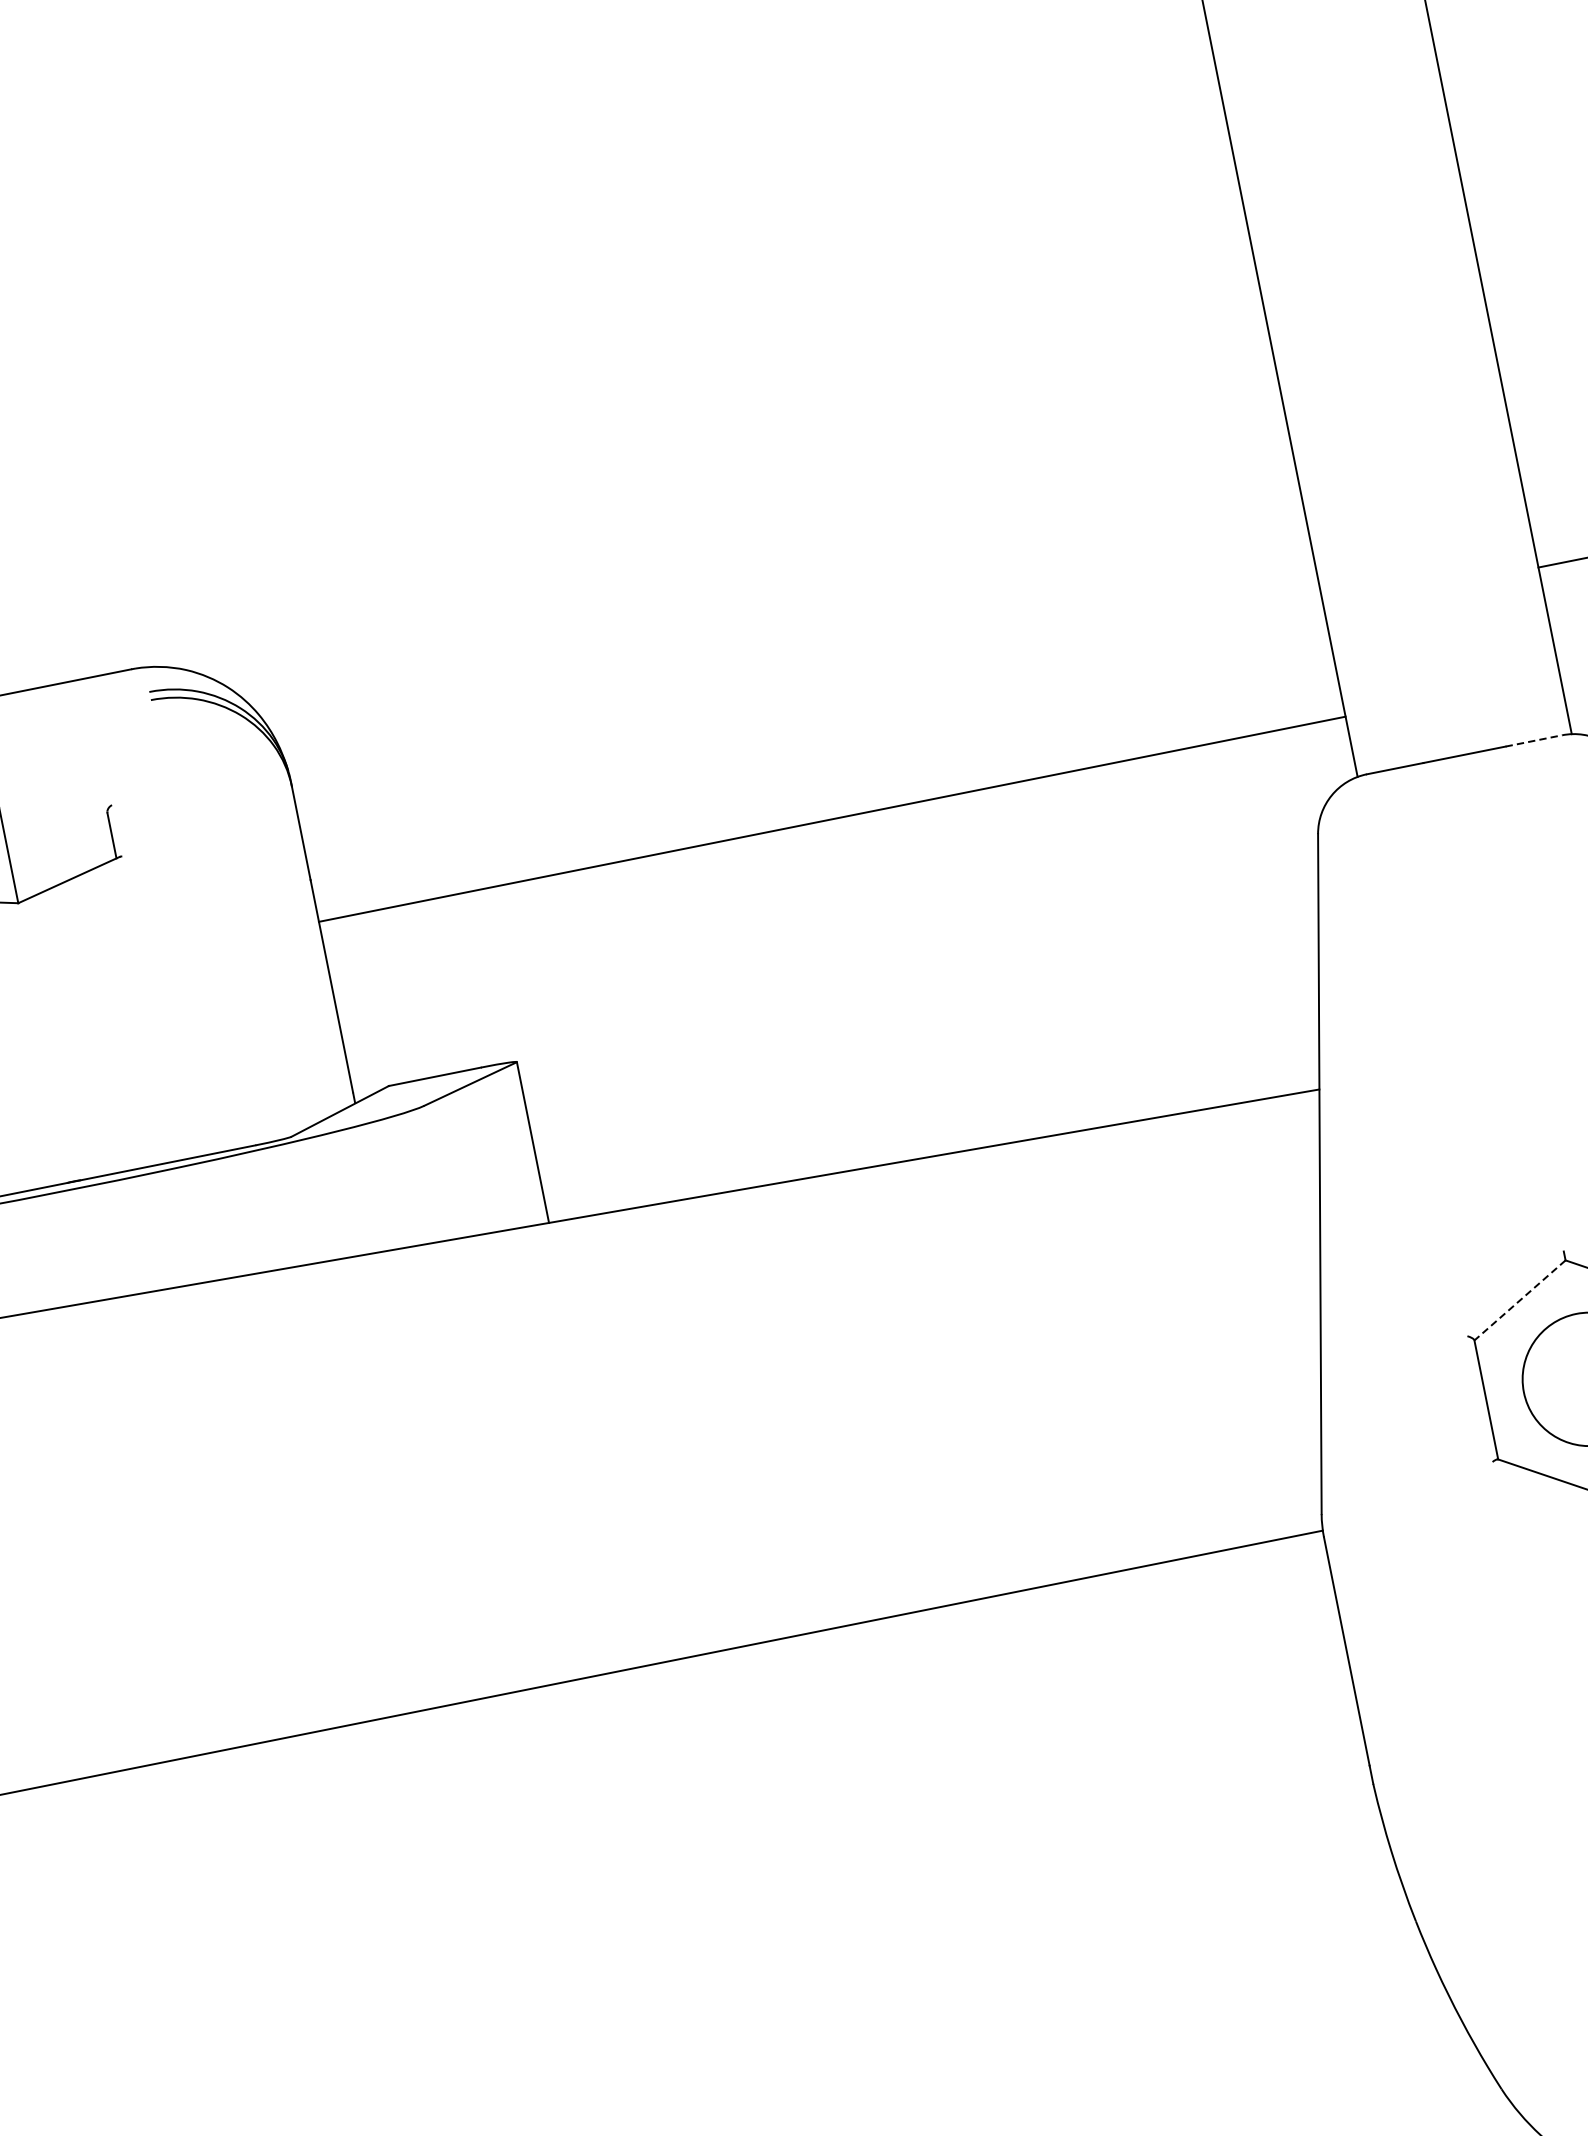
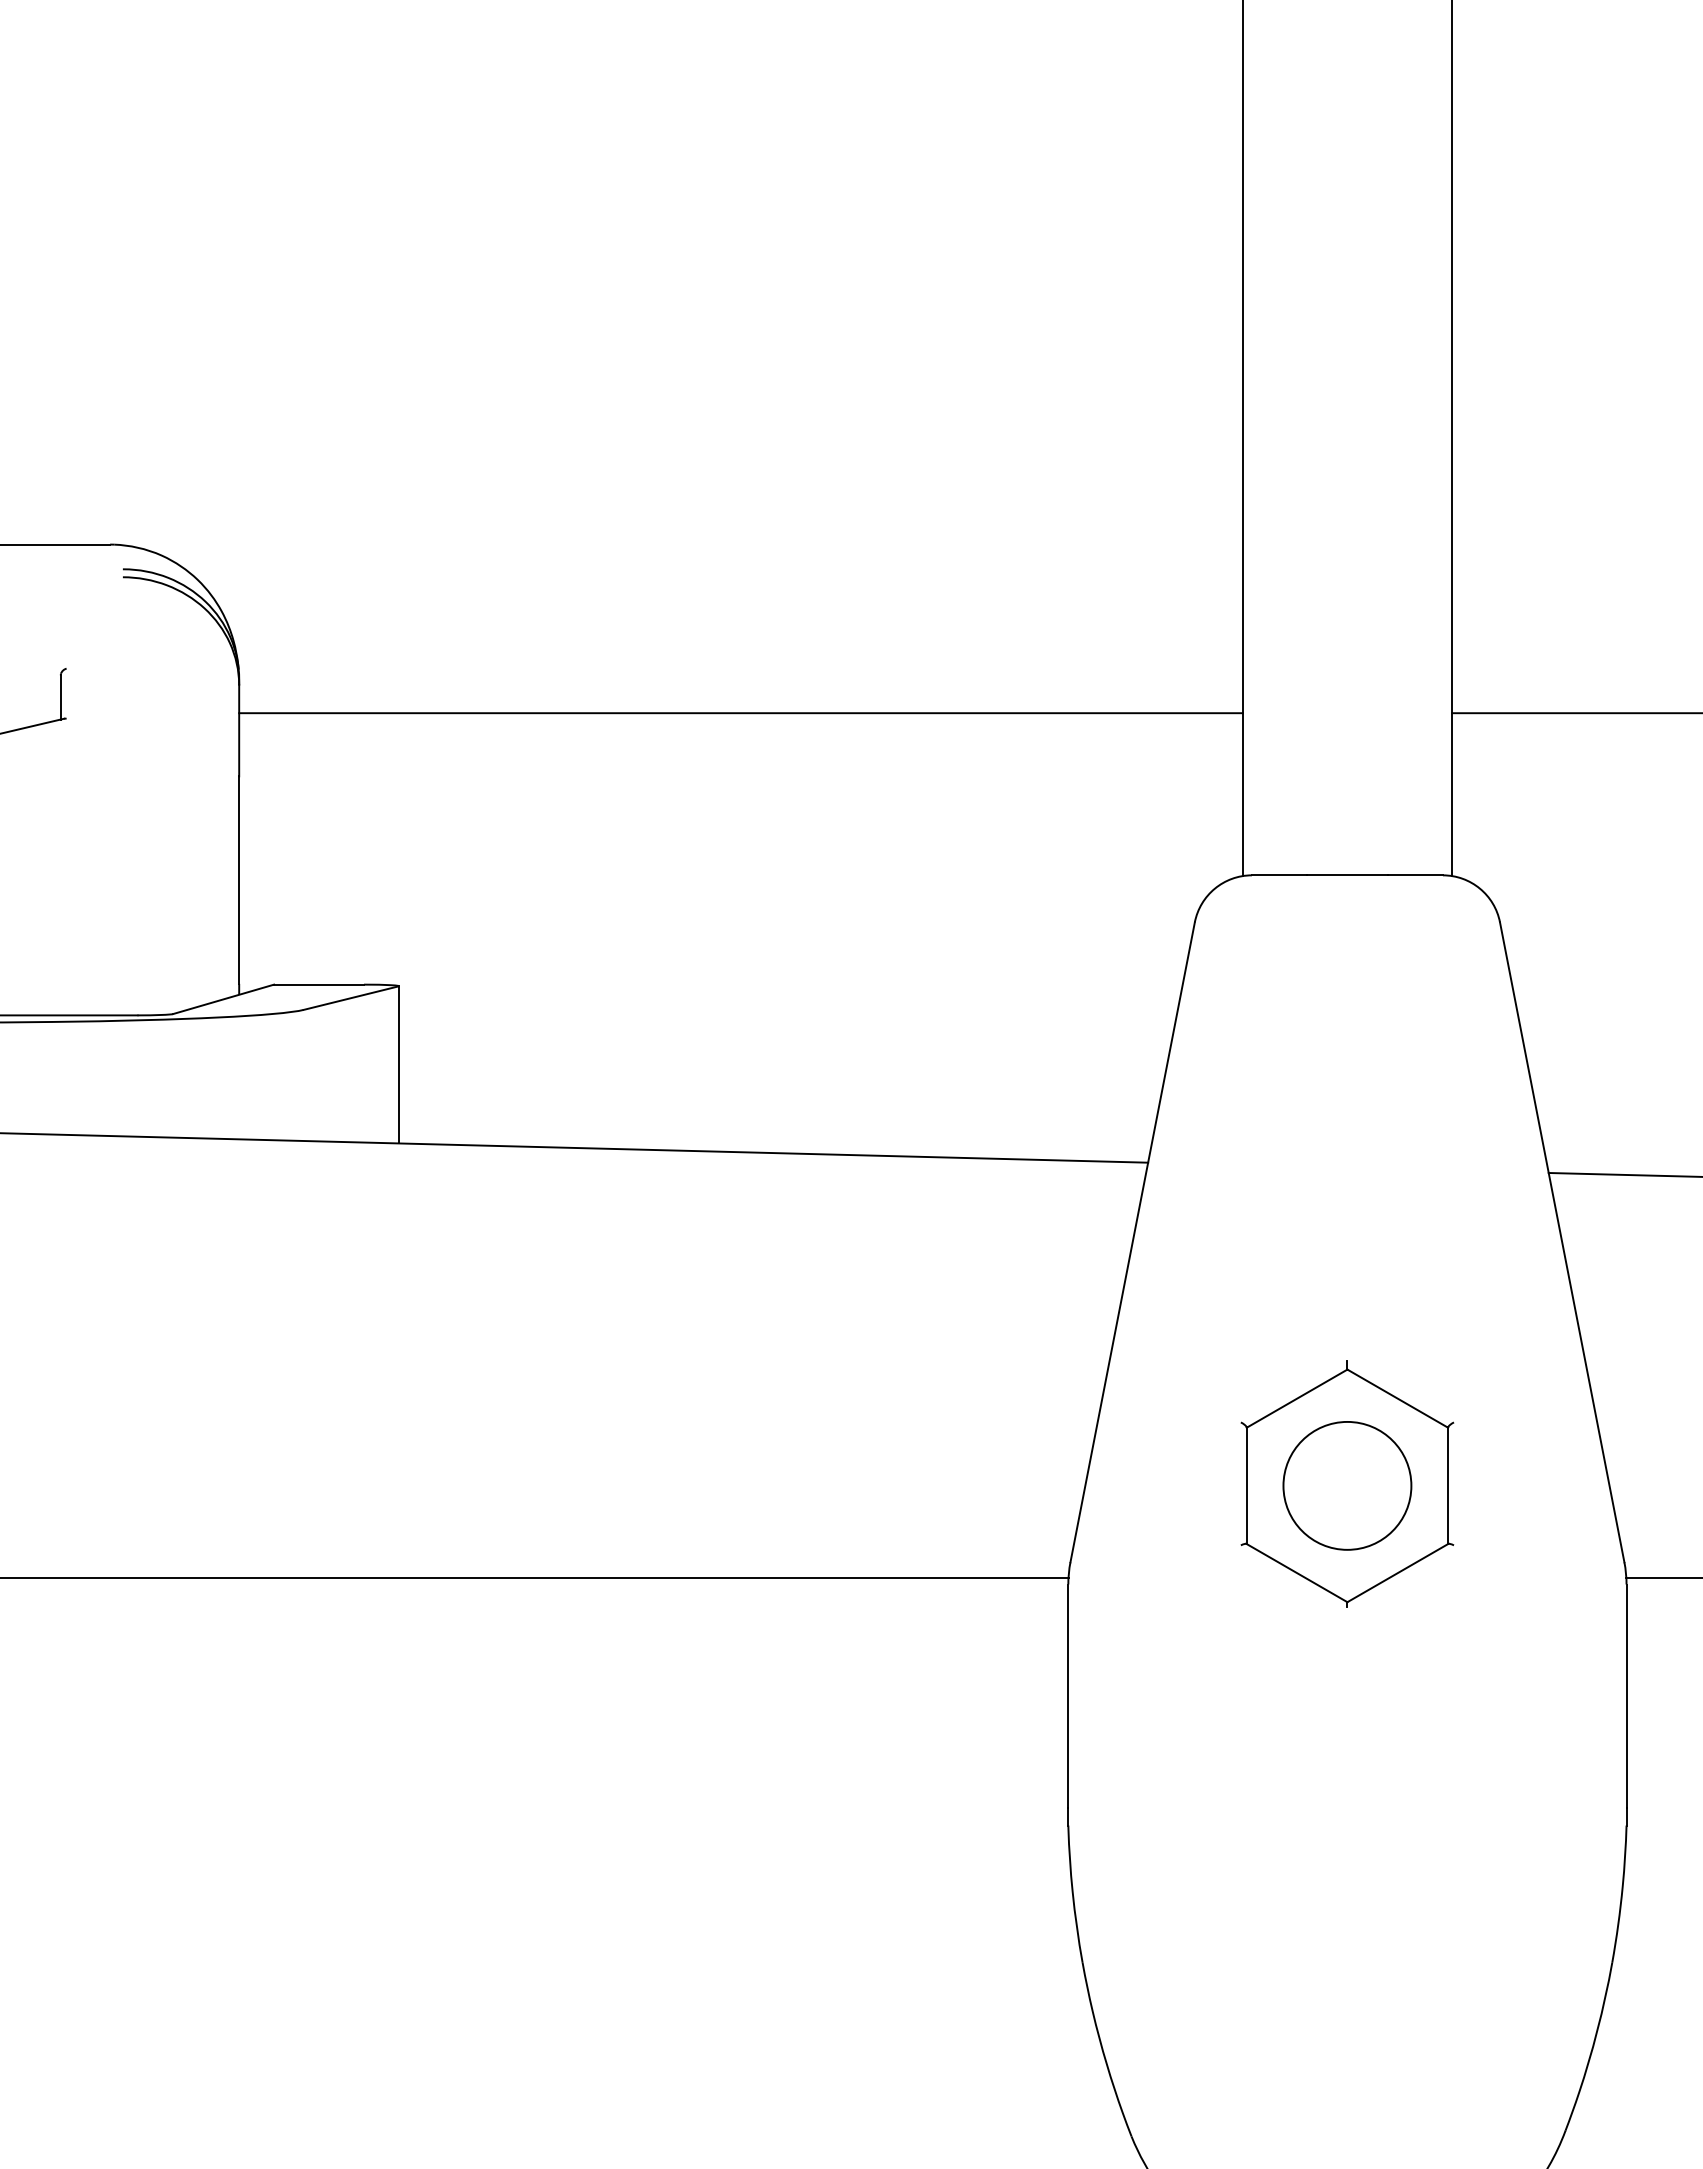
line: (1534, 741) -> (1415, 875), dashed -> solid
line: (831, 819) -> (740, 713), moved
line: (1519, 1300) -> (1296, 1398), dashed -> solid

